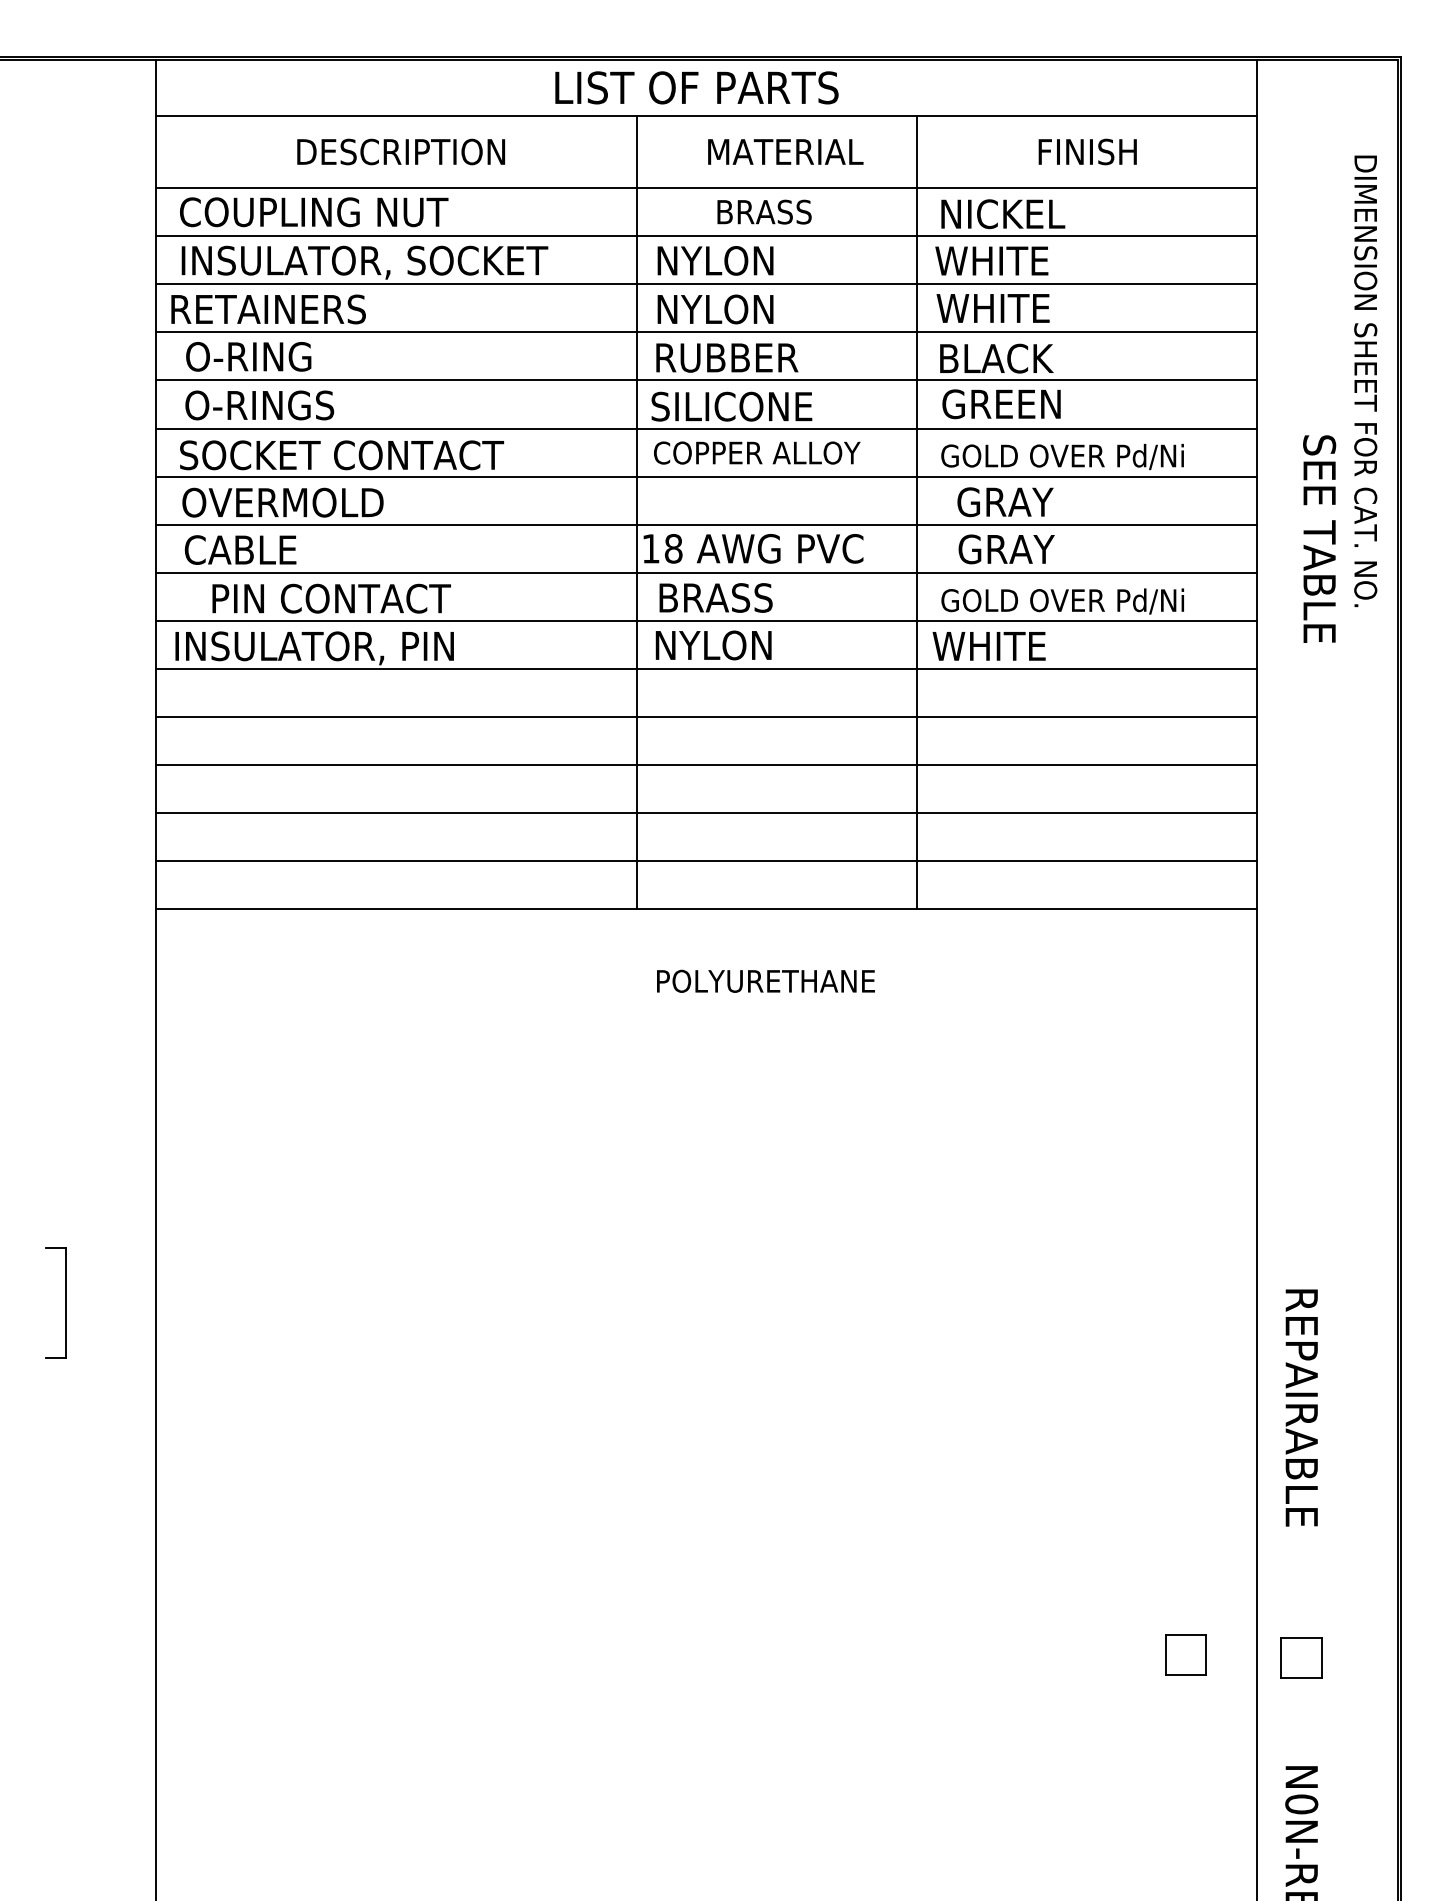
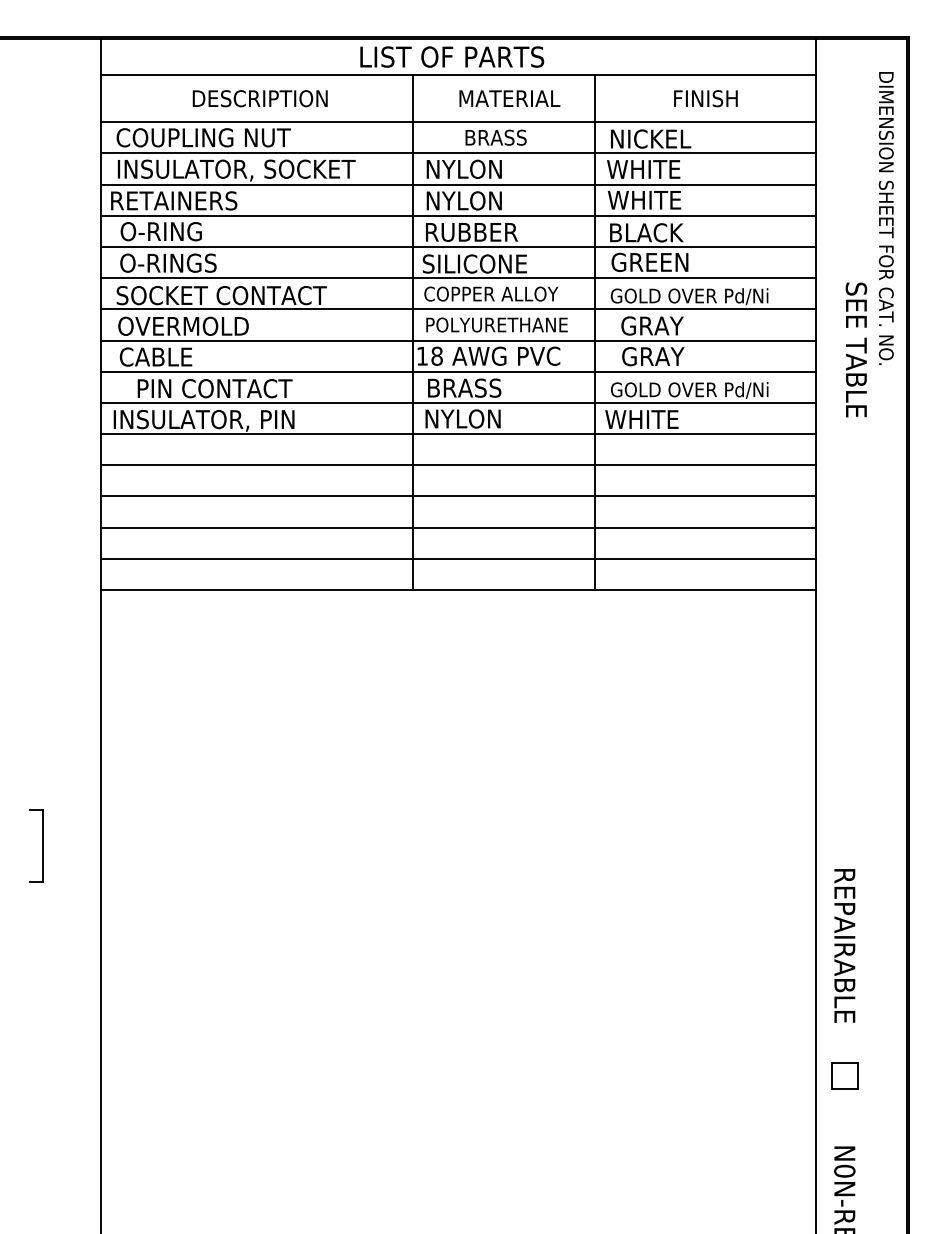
text: (1364, 381) -> (885, 218), moved
text: (765, 980) -> (496, 324), moved
text: (1301, 1407) -> (844, 945), moved
part: (1185, 1653) -> (769, 1073), removed

